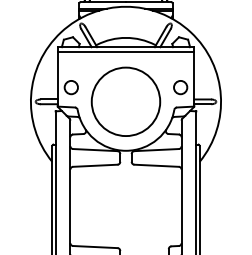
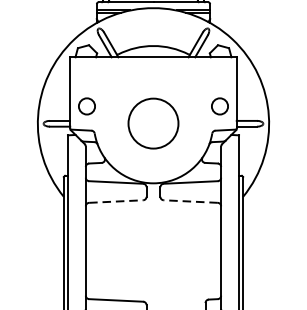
line: (125, 51) -> (152, 62), removed
circle: (125, 101) -> (152, 123), size x0.6
line: (95, 165) -> (116, 201), solid -> dashed
line: (156, 165) -> (190, 201), solid -> dashed

